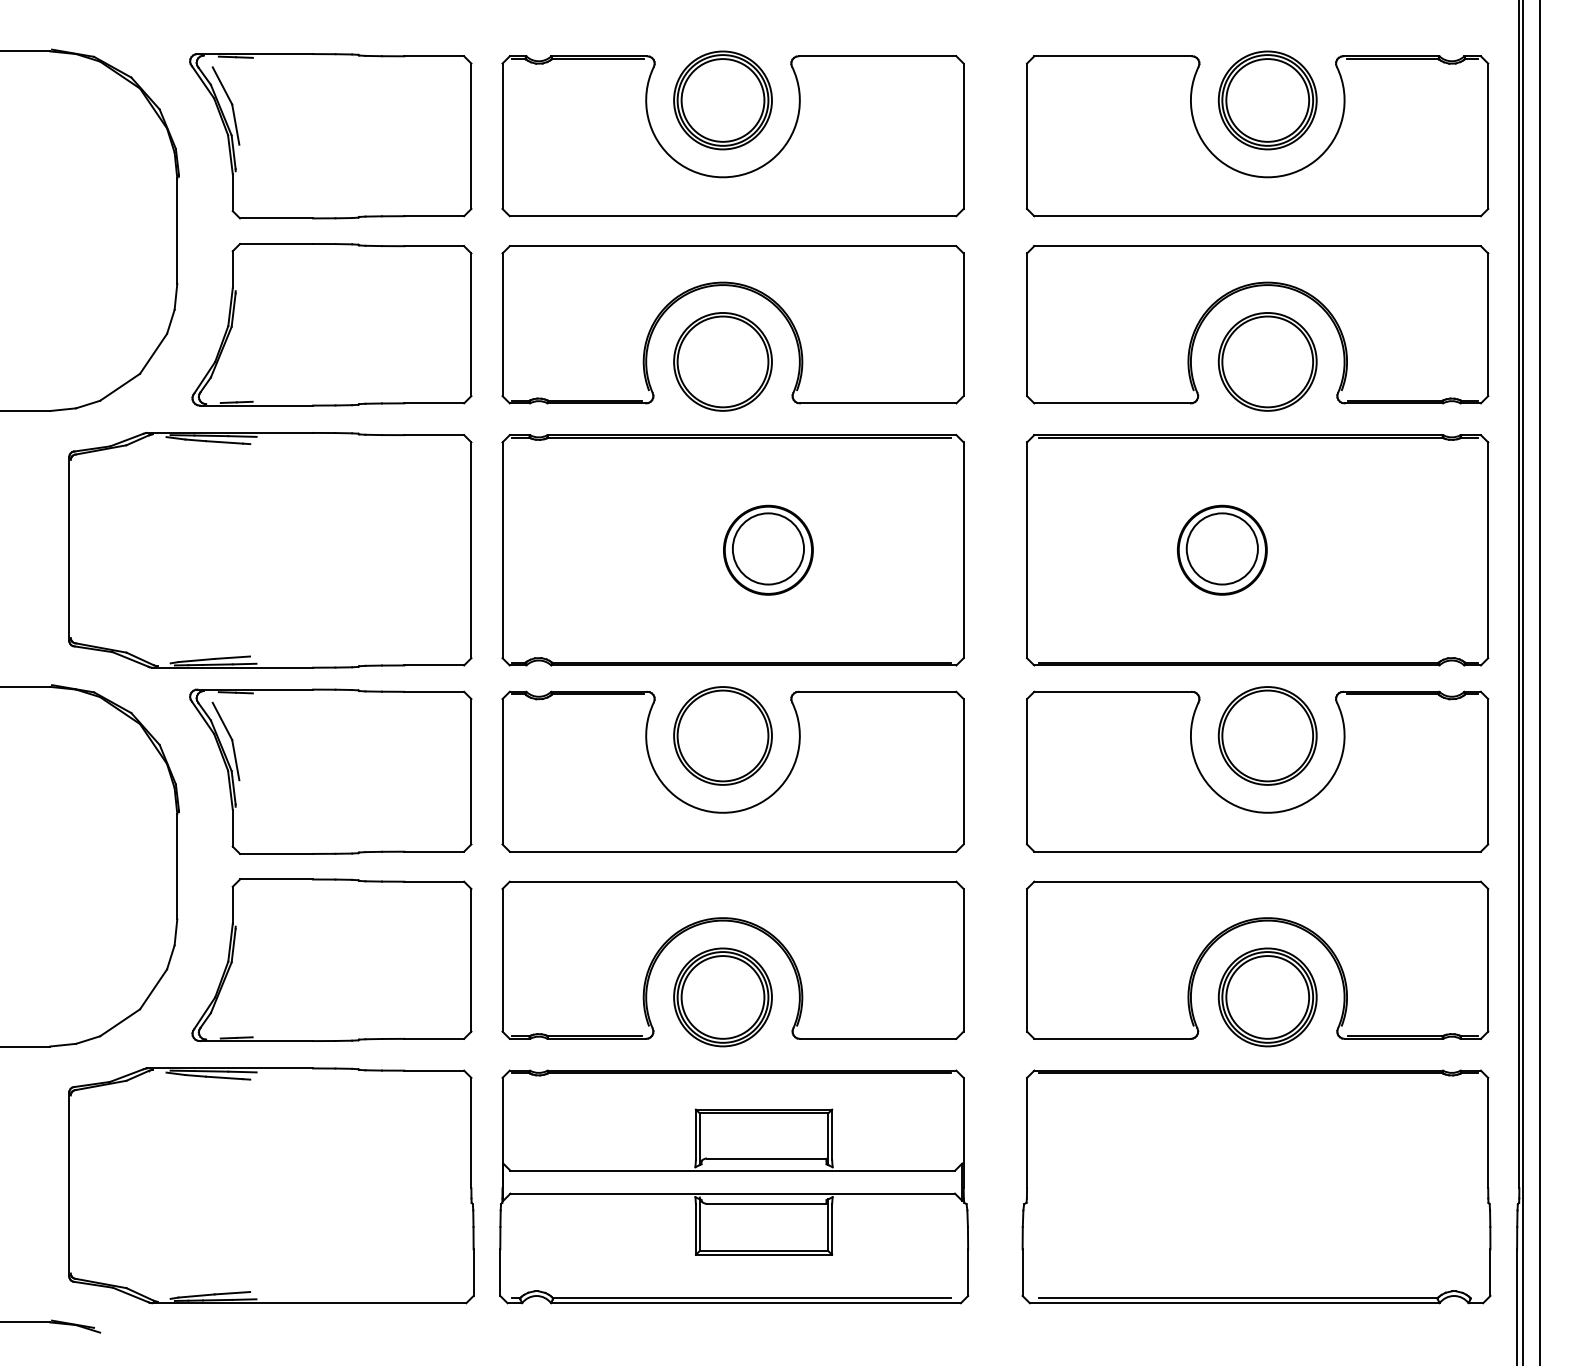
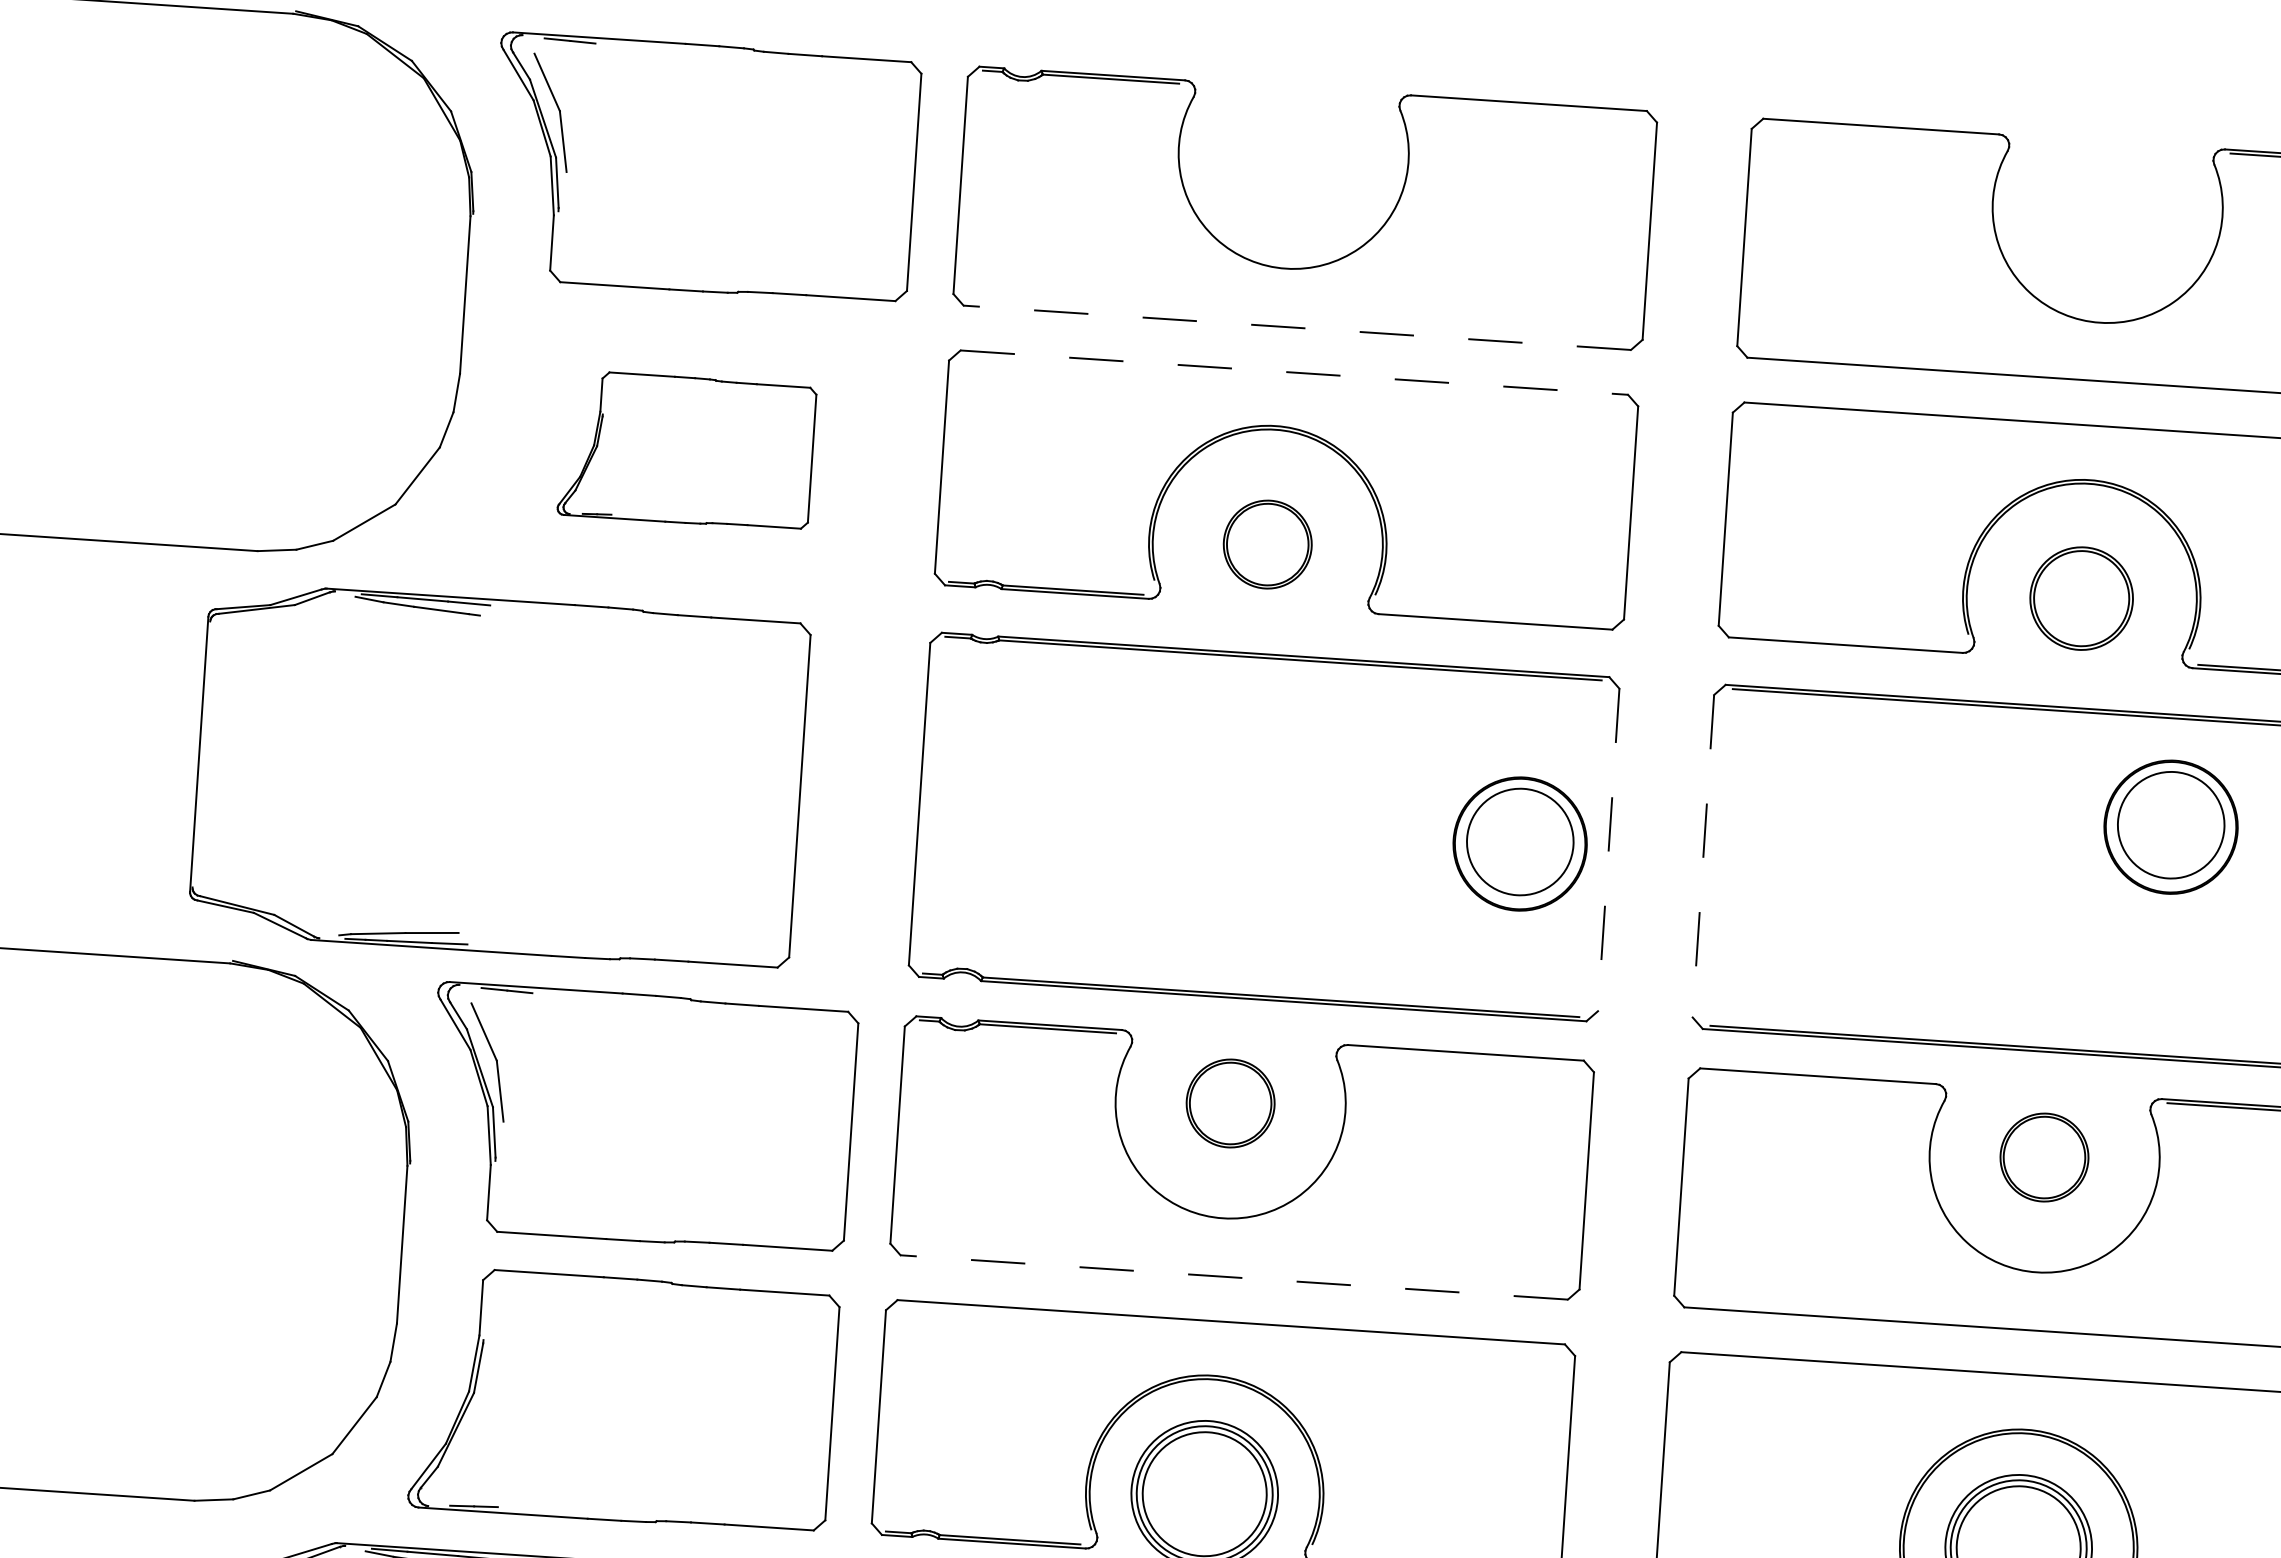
part: (722, 100) -> (1292, 153), removed
part: (1267, 100) -> (2107, 207), removed
line: (732, 216) -> (1296, 328), solid -> dashed
line: (733, 246) -> (1294, 373), solid -> dashed
part: (331, 324) -> (686, 449), size x0.6
part: (722, 361) -> (1267, 543), size x0.6
part: (1267, 361) -> (2081, 597), size x0.7
part: (768, 549) -> (1520, 842), moved
part: (1222, 549) -> (2171, 826), moved
part: (270, 550) -> (499, 776), moved
line: (963, 550) -> (1608, 850), solid -> dashed
line: (1027, 550) -> (1704, 856), solid -> dashed
part: (722, 735) -> (1229, 1102), size x0.6
part: (1267, 735) -> (2044, 1156), size x0.6
line: (732, 851) -> (1233, 1277), solid -> dashed

